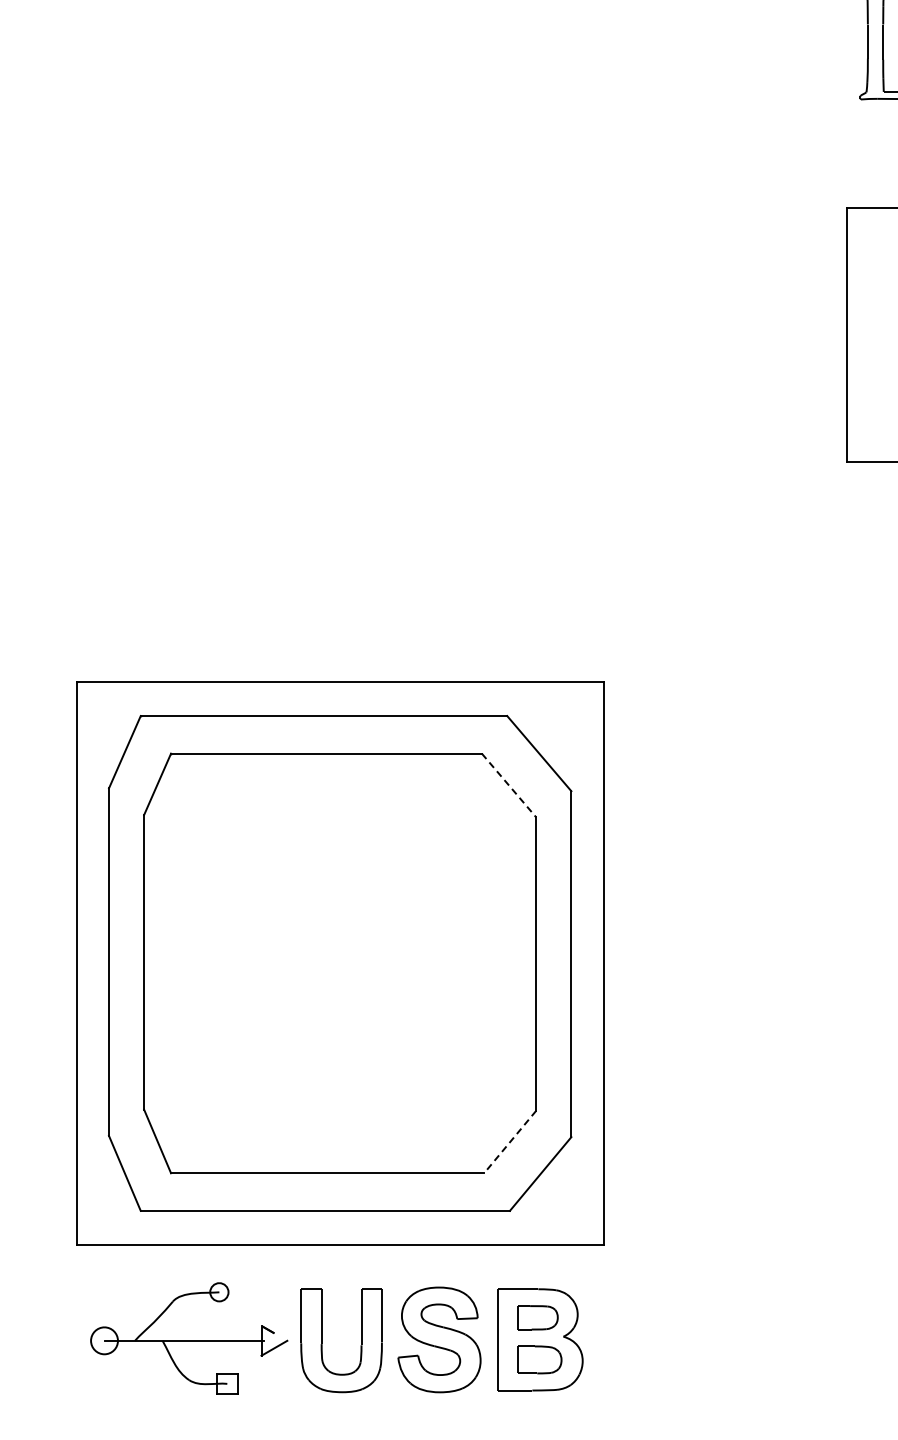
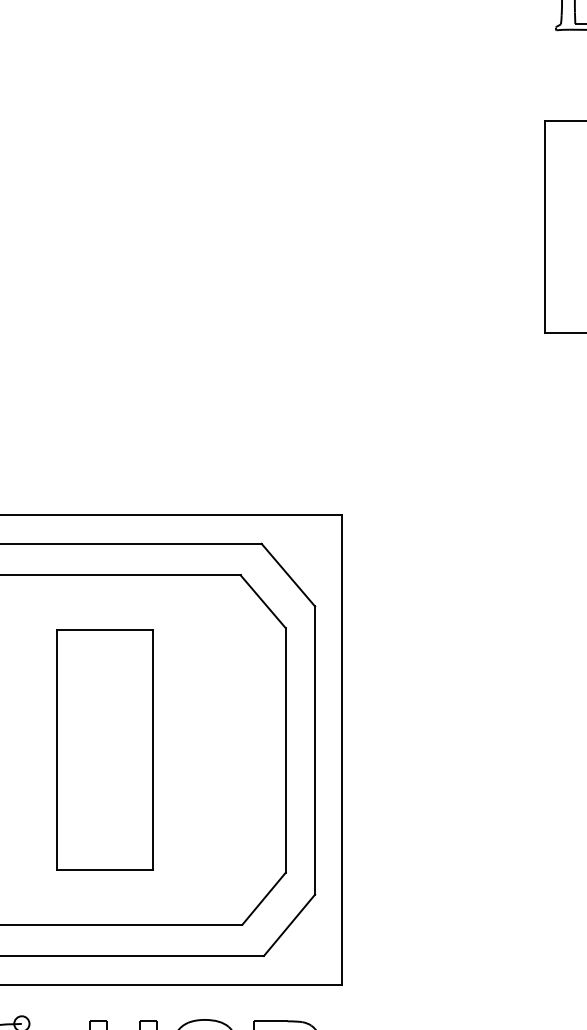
line: (509, 785) -> (263, 601), dashed -> solid
part: (318, 963) -> (104, 749), added
line: (510, 1142) -> (264, 899), dashed -> solid

